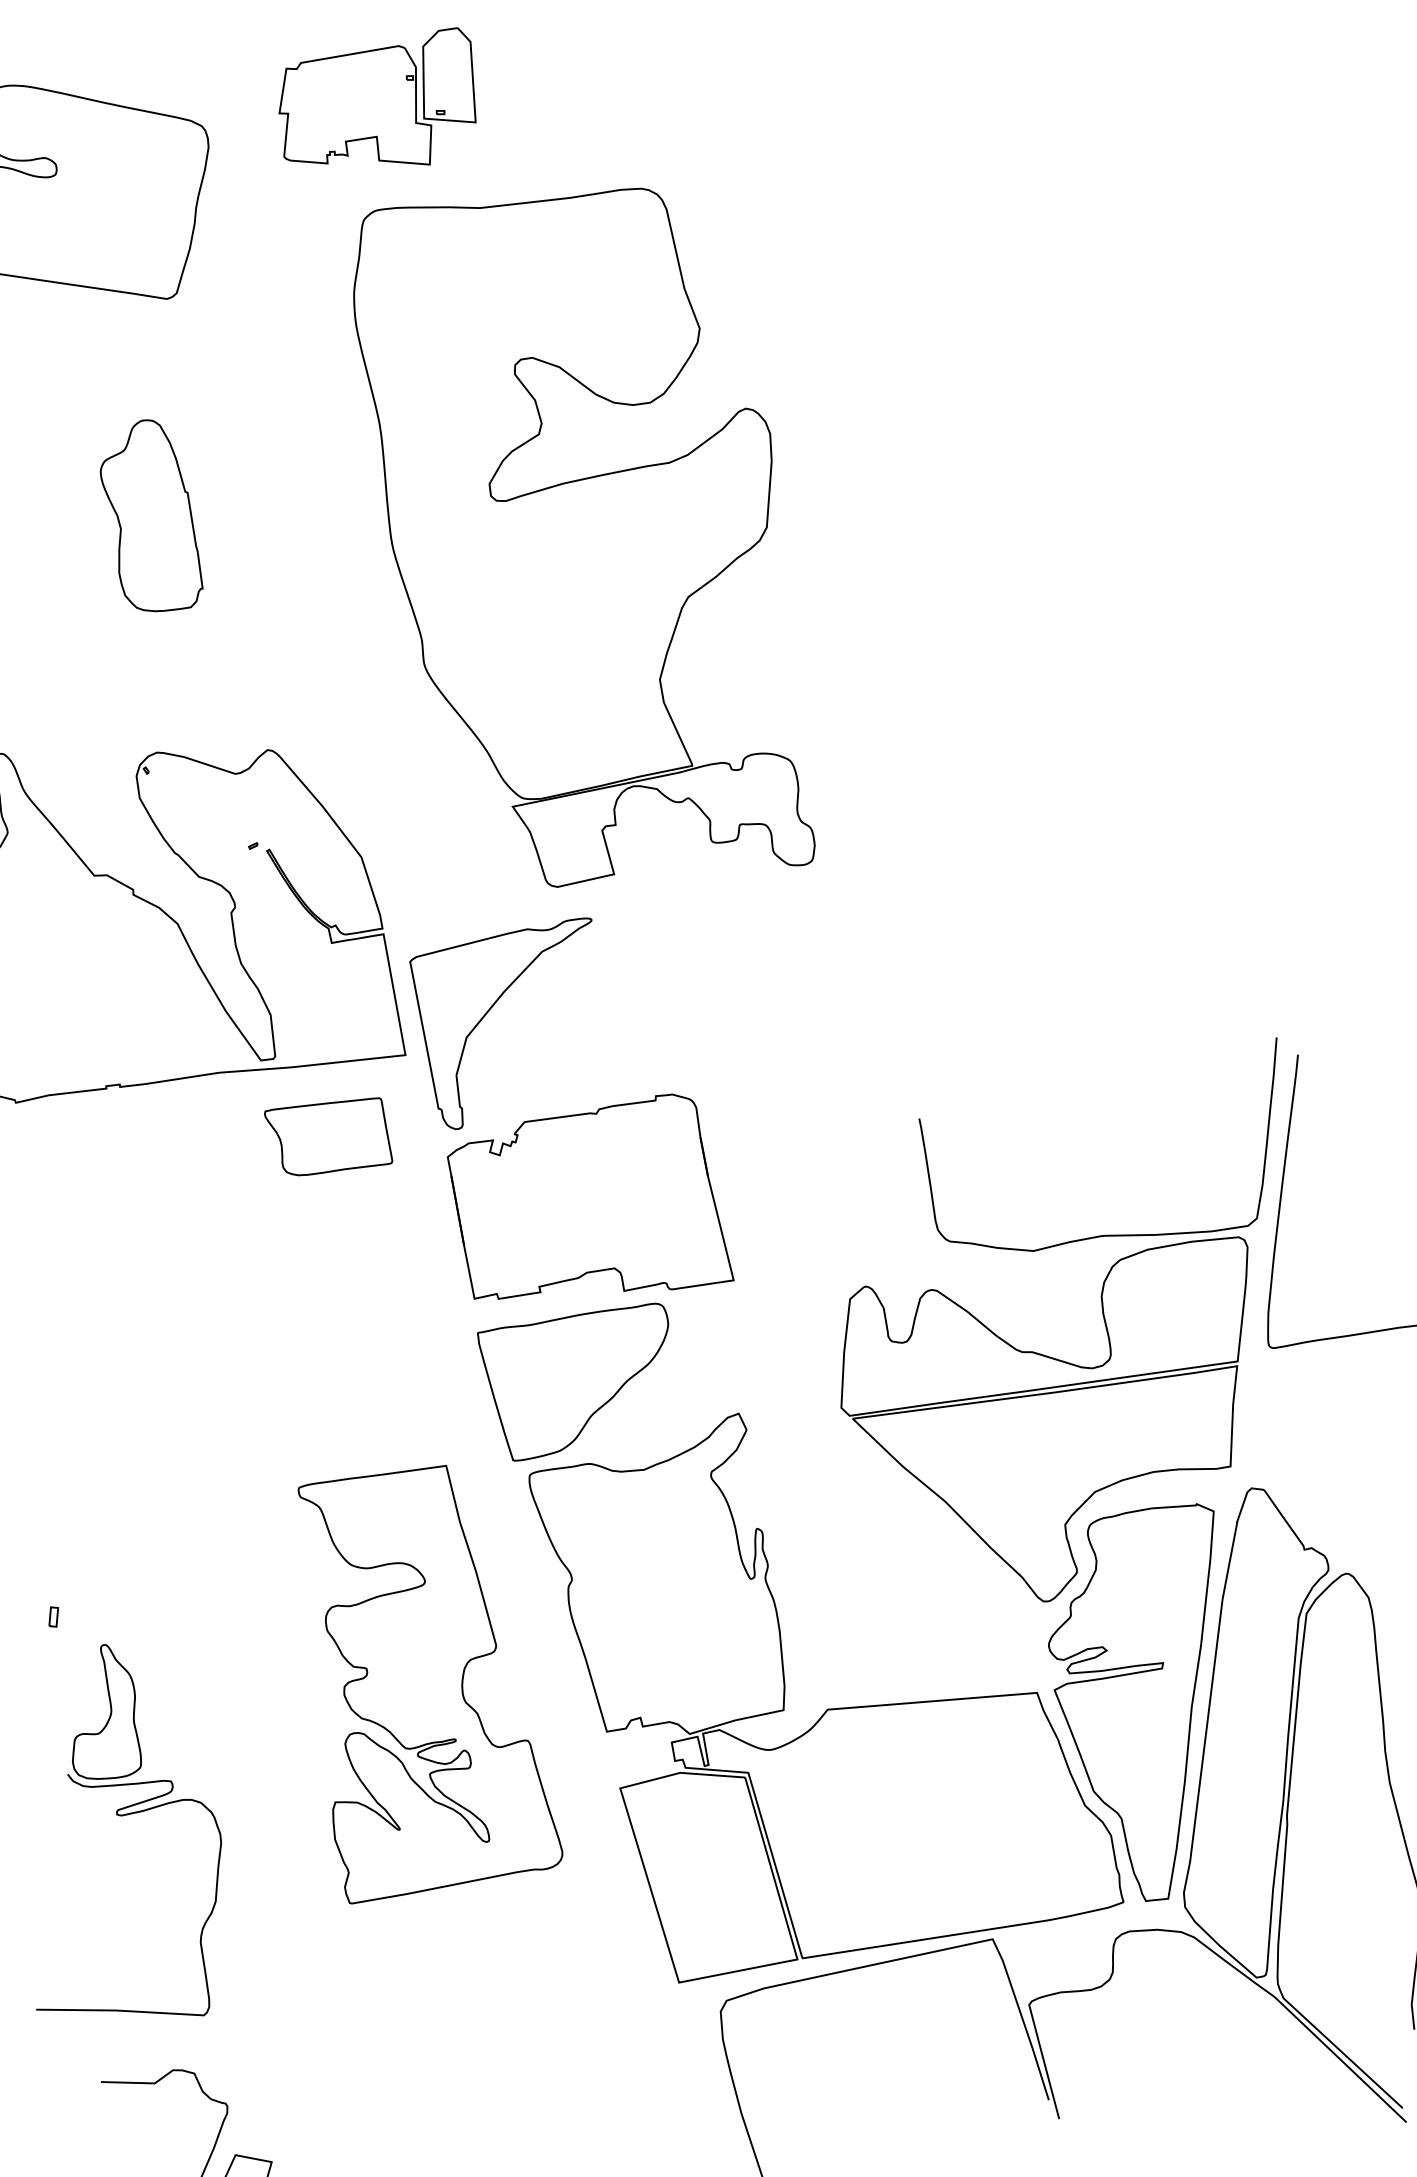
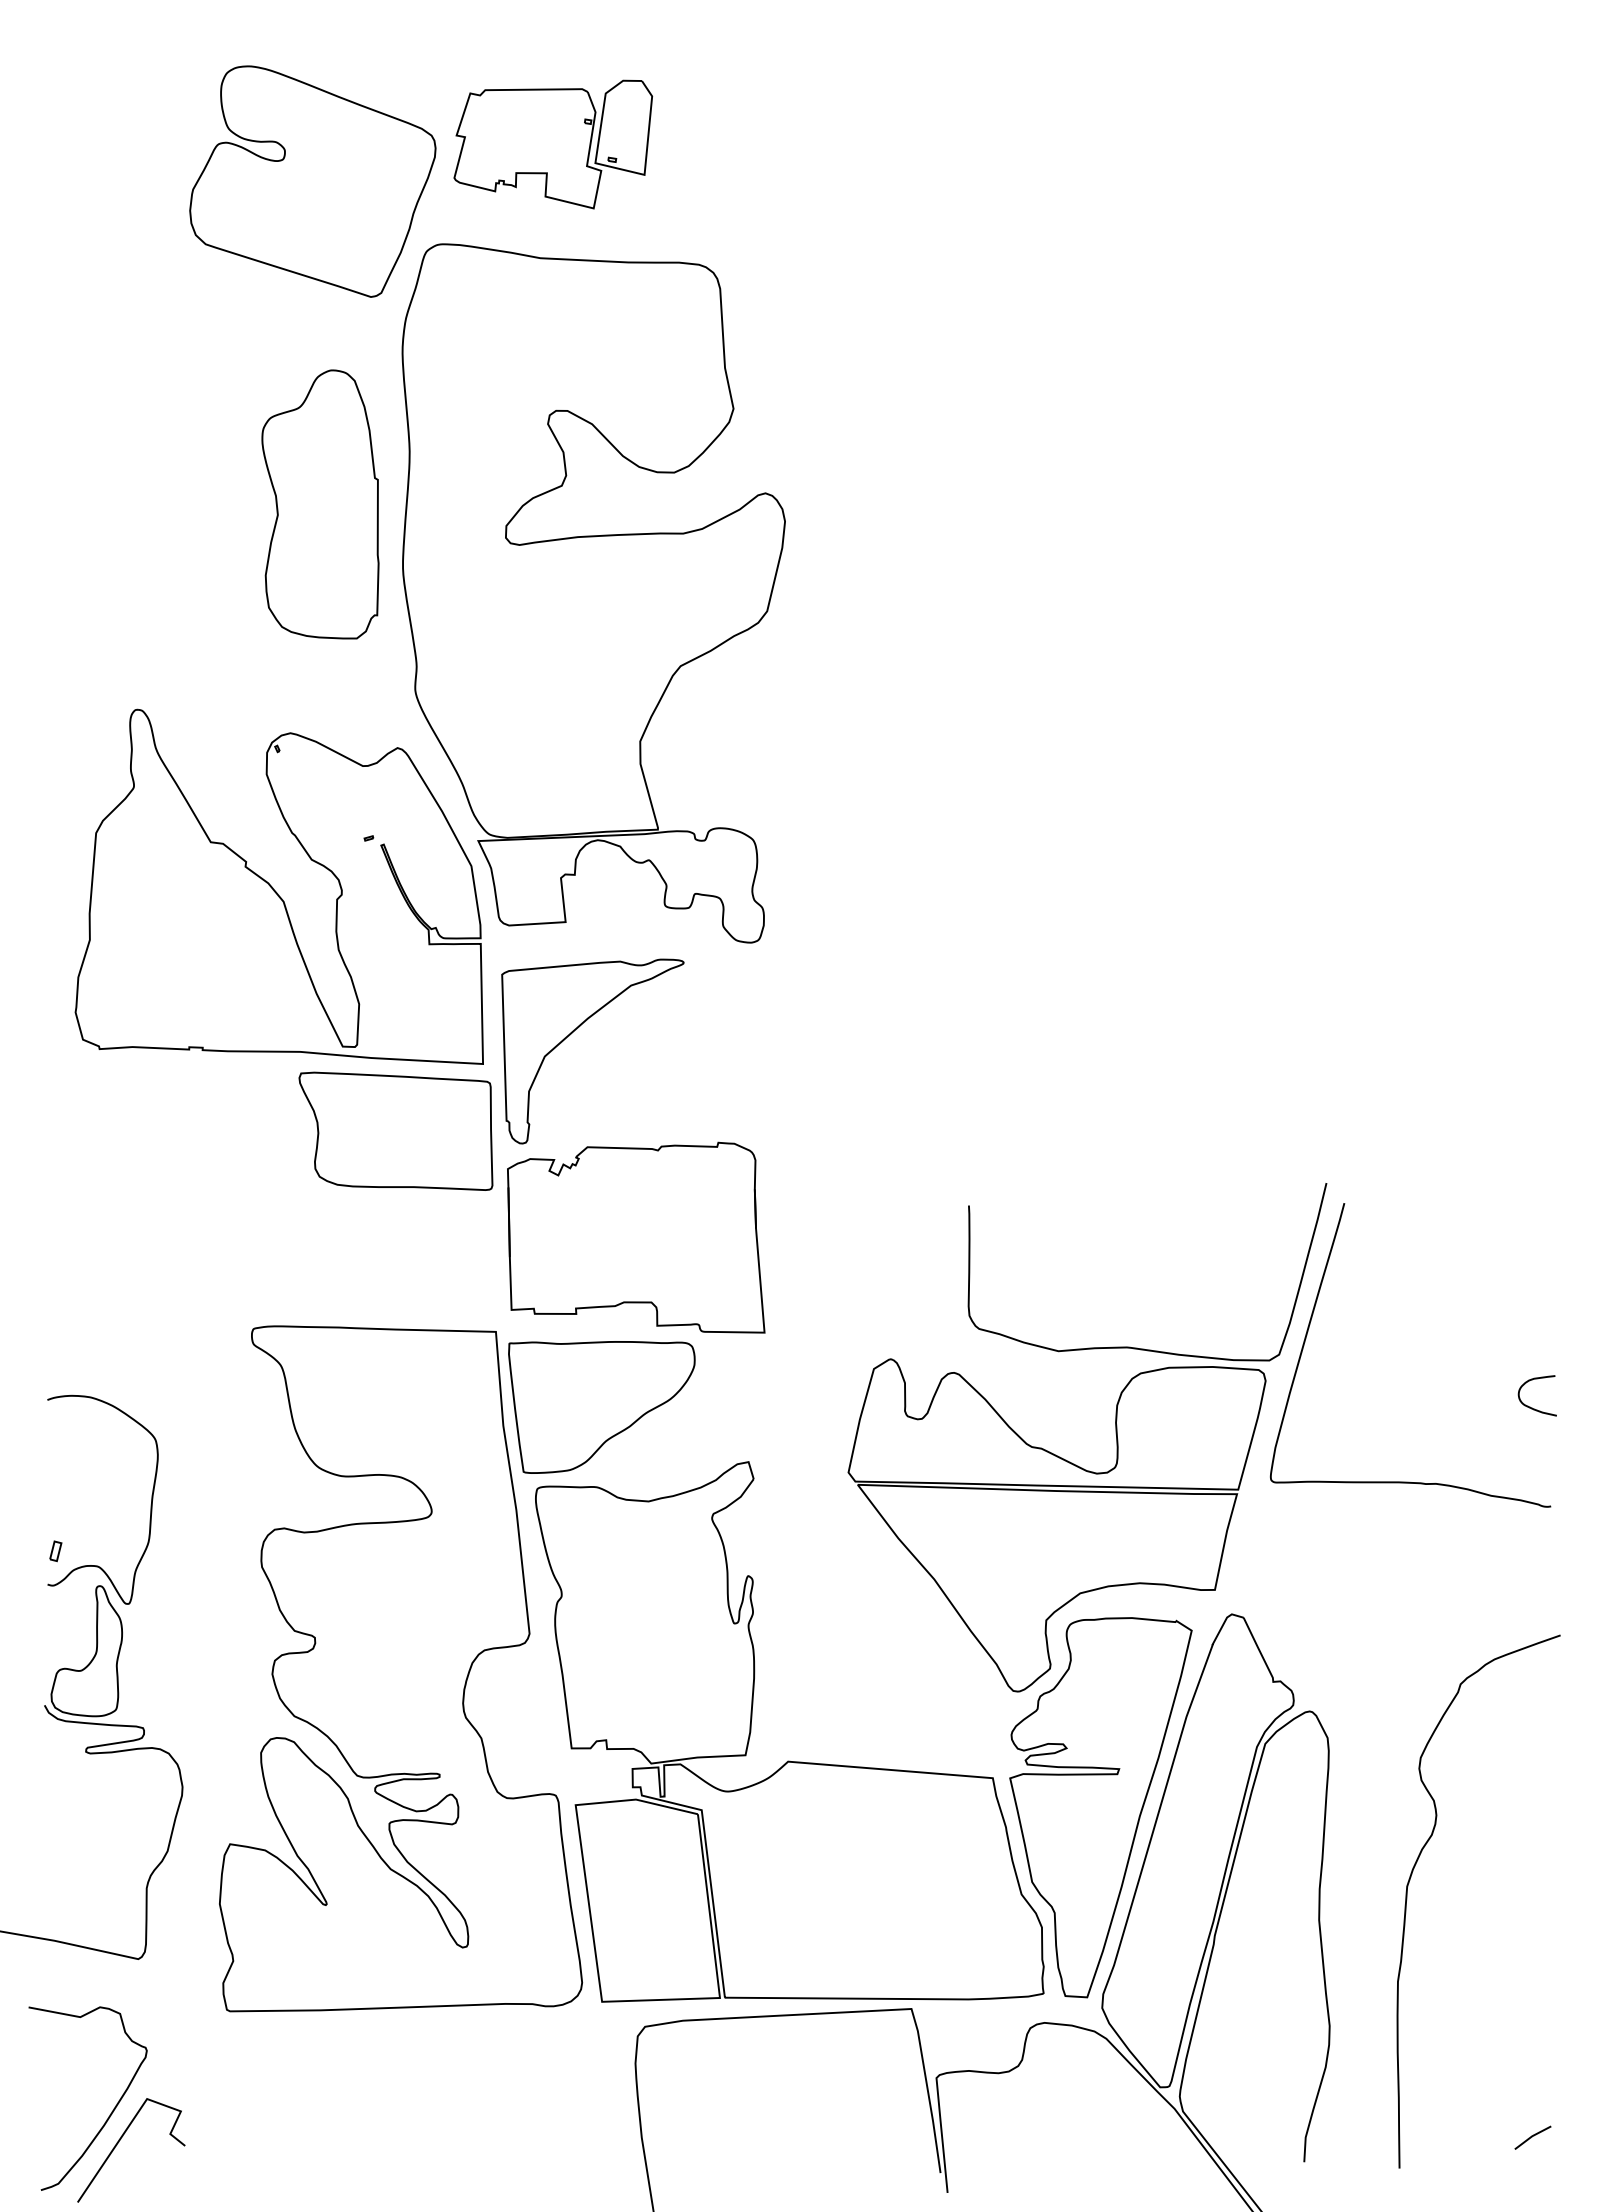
part: (378, 106) -> (553, 144), moved
part: (149, 516) -> (320, 504), size x1.43
part: (588, 537) -> (593, 593), moved
part: (327, 1136) -> (395, 1130), size x1.67
curve: (141, 1554) -> (150, 1504), added
part: (422, 1678) -> (401, 1668), size x1.67

